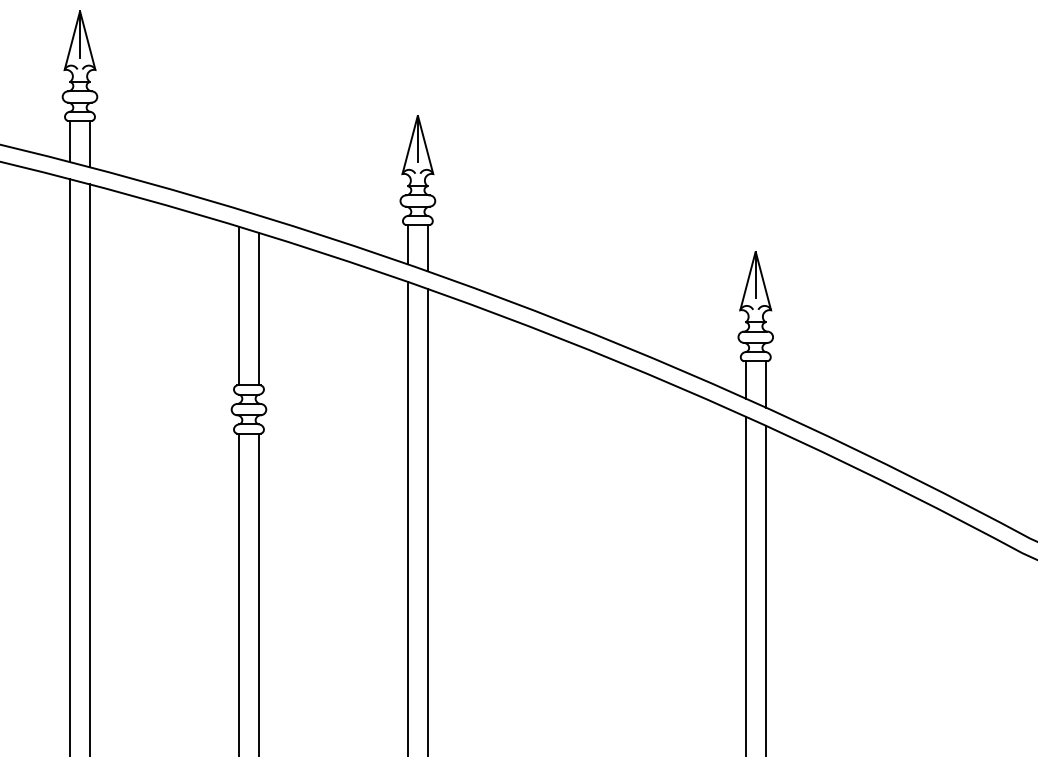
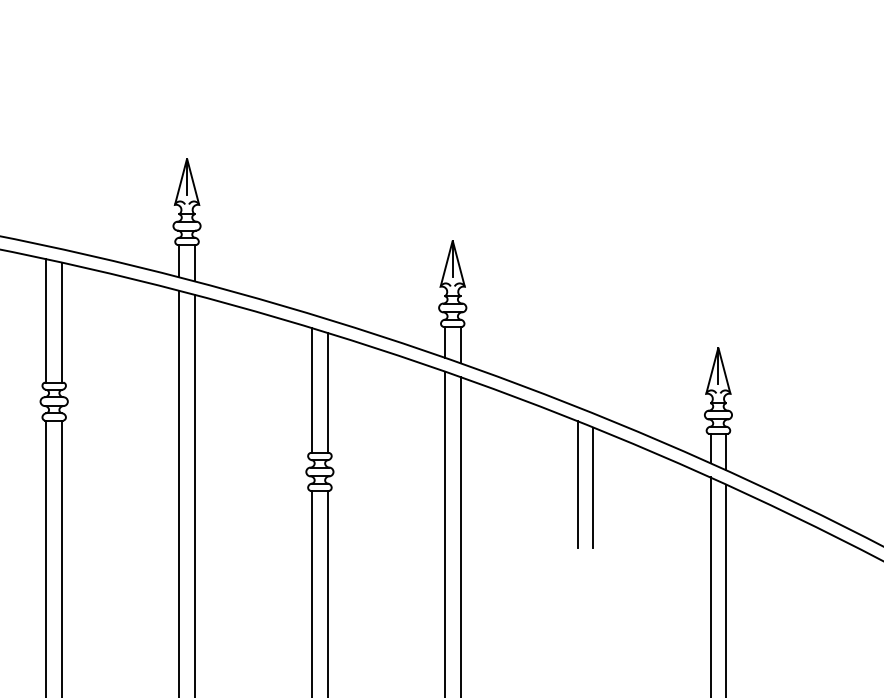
line: (576, 425) -> (577, 484), added
line: (596, 429) -> (593, 487), added

